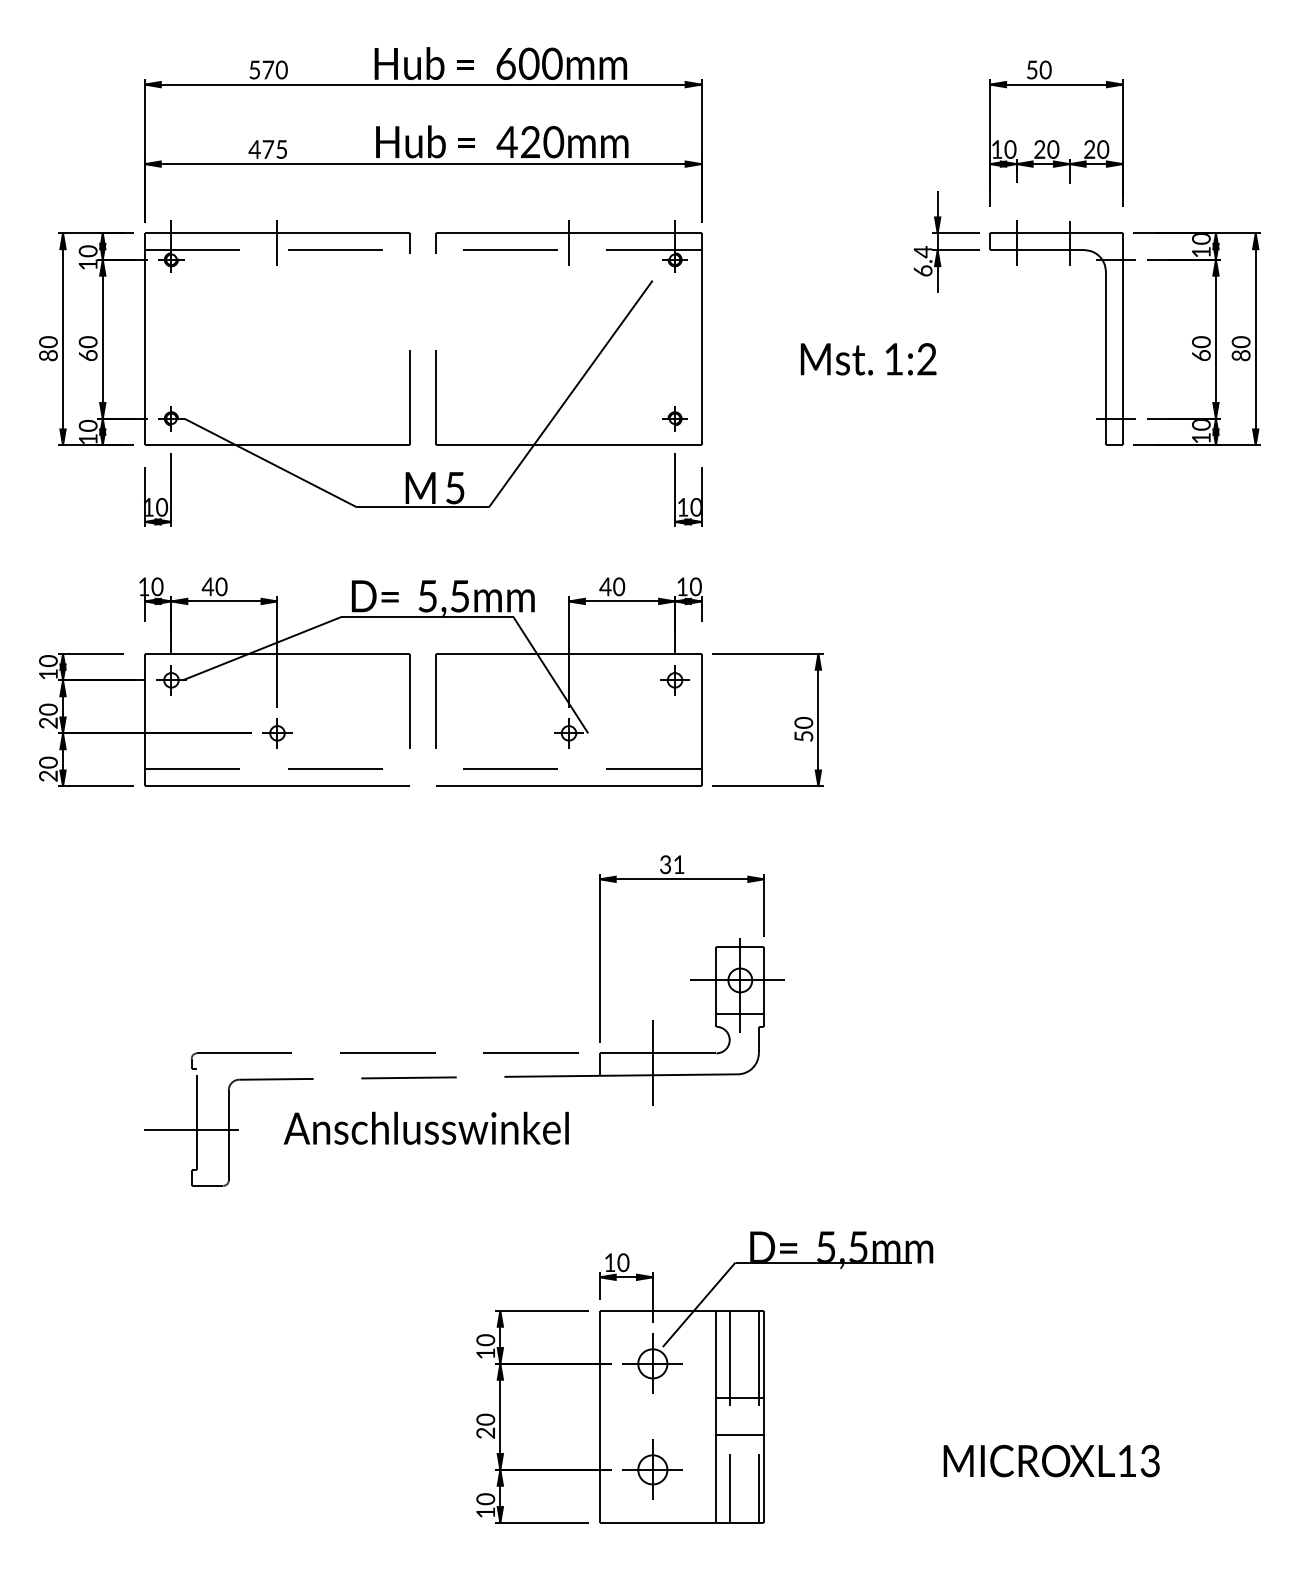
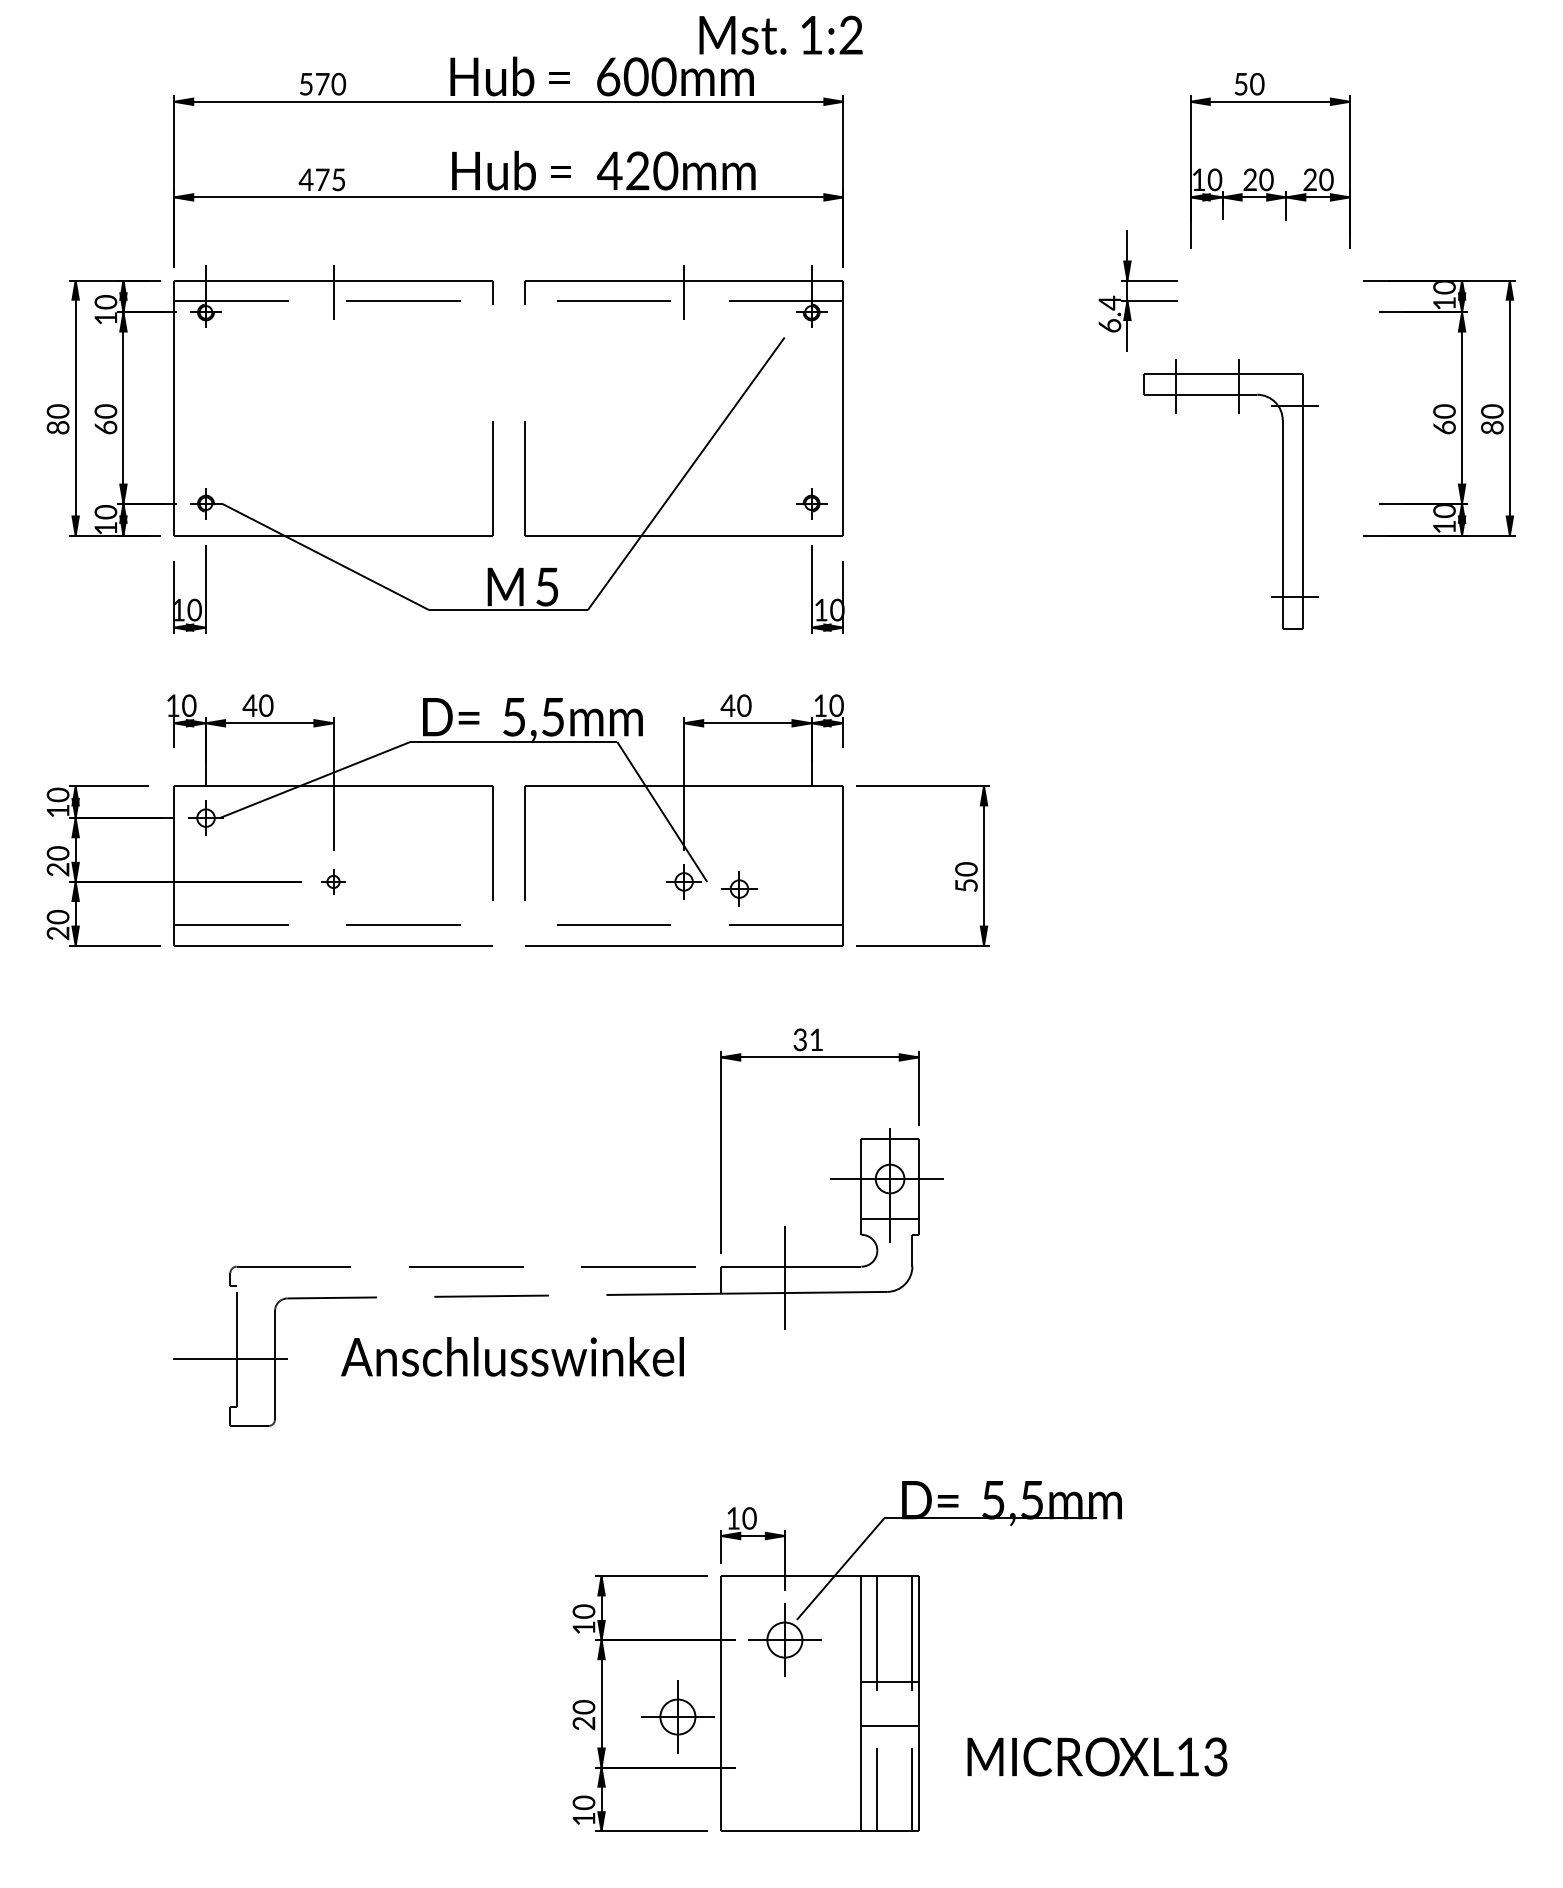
part: (1105, 332) -> (1282, 493), moved
text: (868, 359) -> (780, 35), moved
part: (674, 680) -> (738, 889), moved
part: (277, 733) -> (333, 882), size x0.7
text: (1051, 1460) -> (1097, 1756), moved
part: (652, 1469) -> (677, 1716), moved

